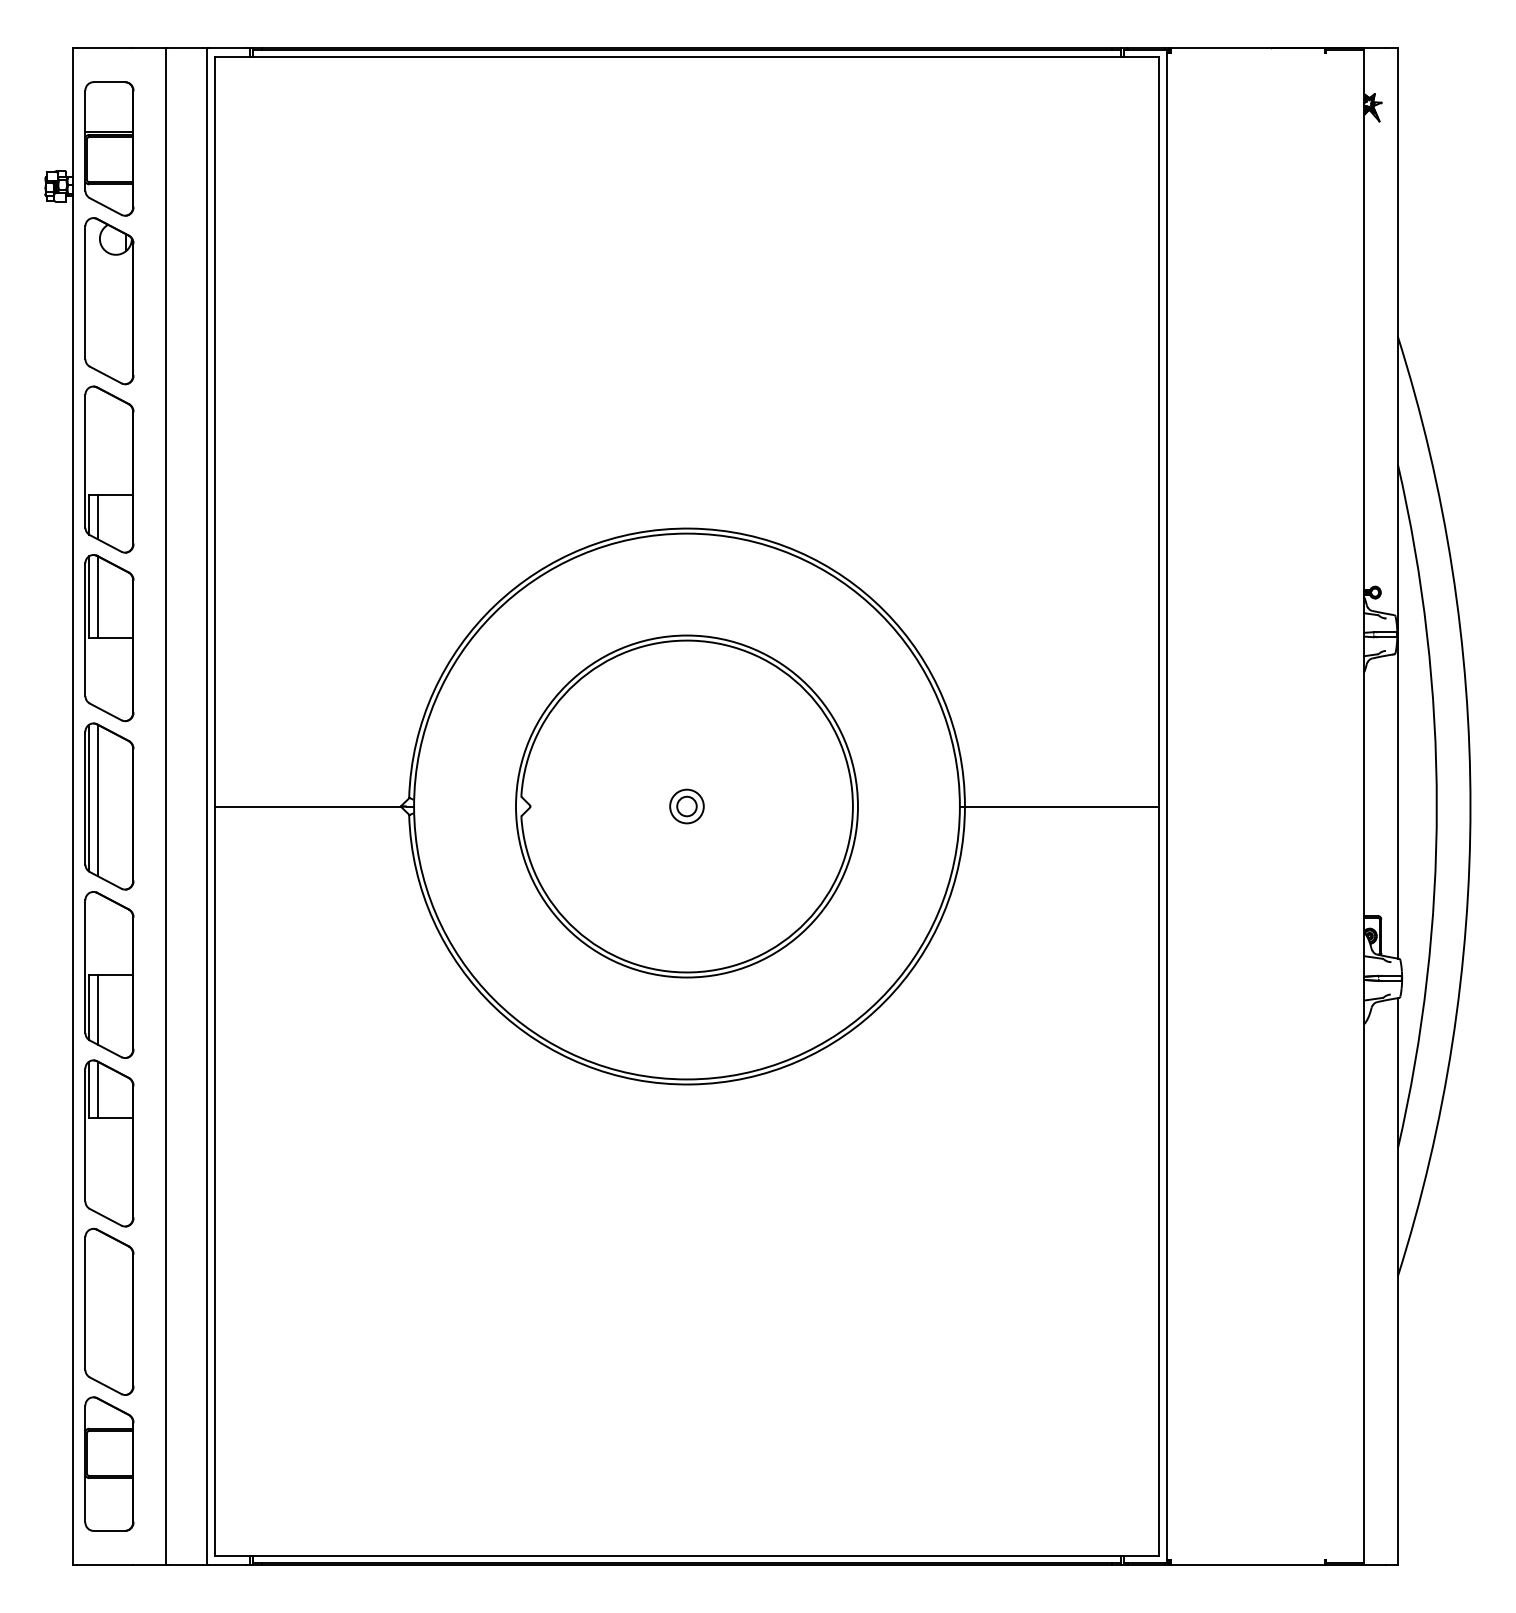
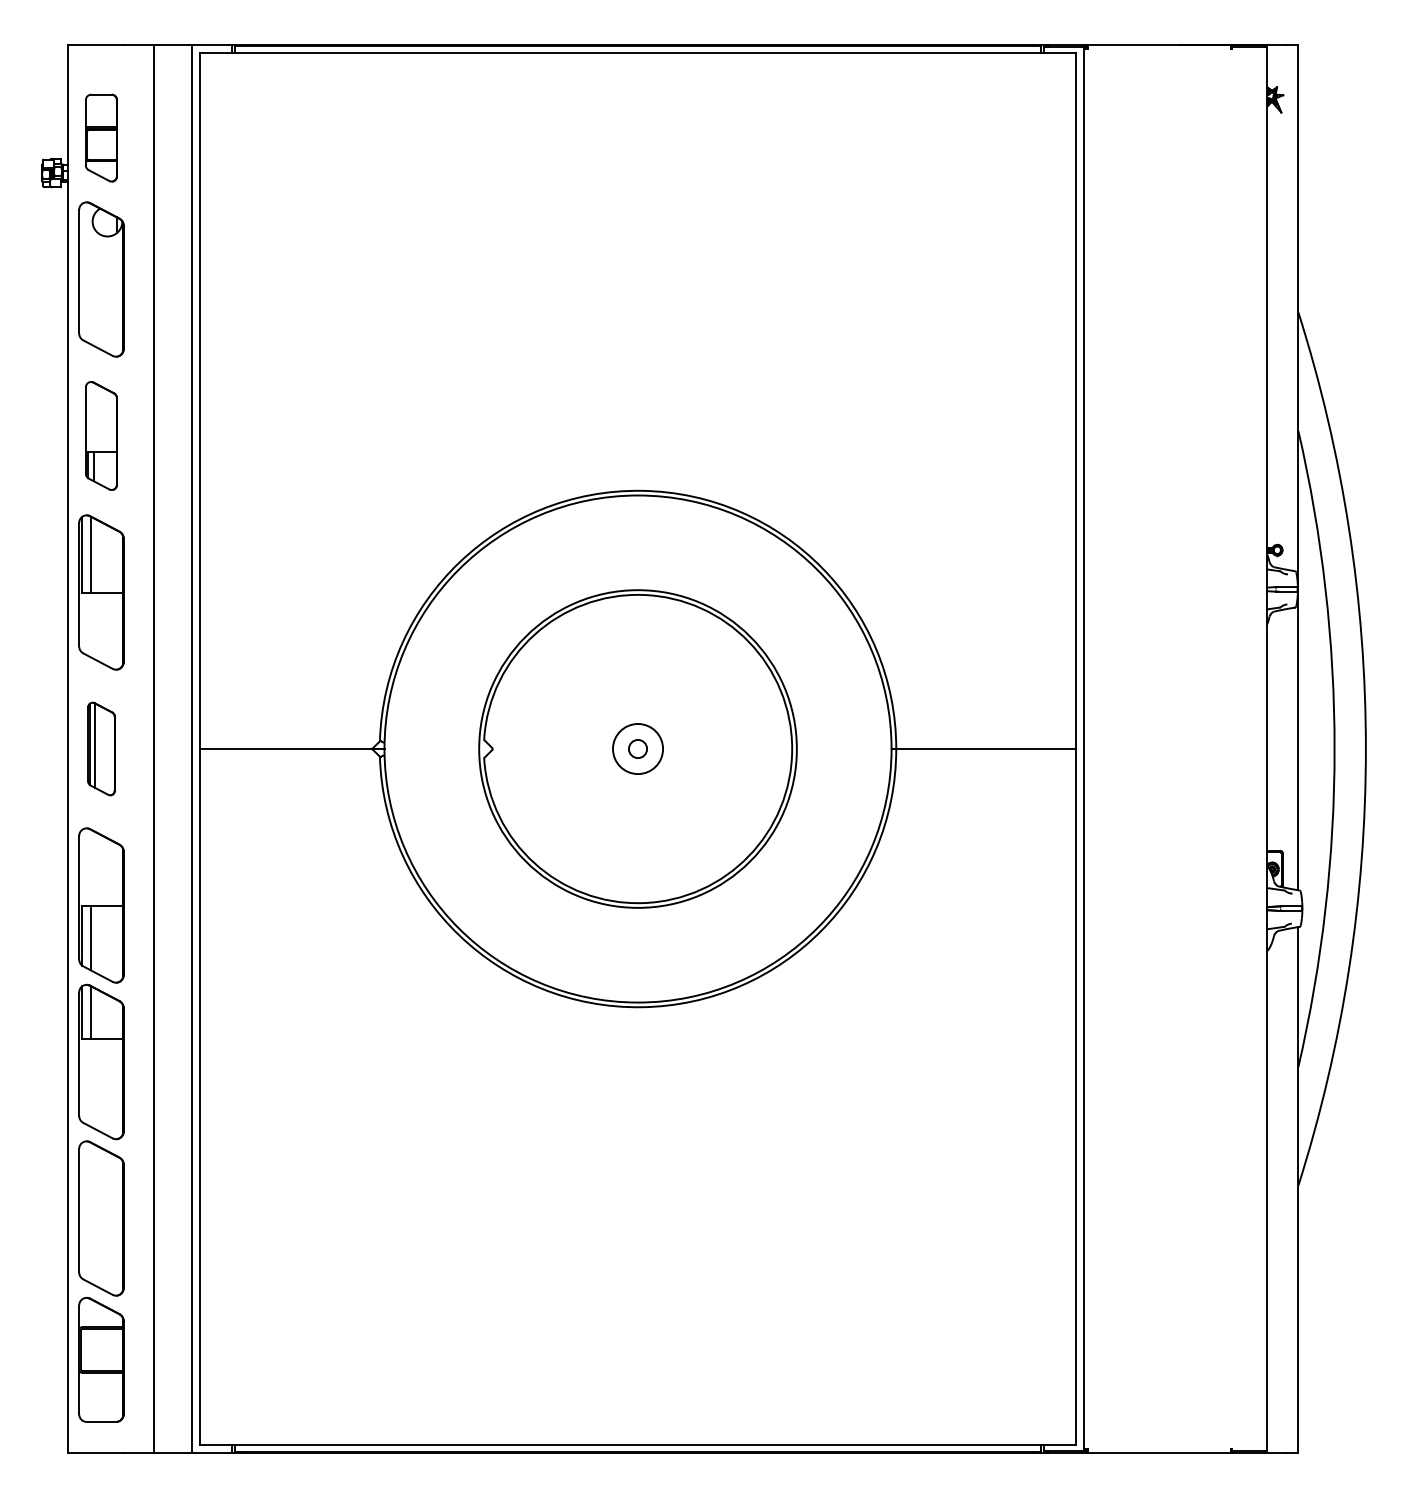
part: (109, 148) -> (101, 137), size x0.7
part: (109, 469) -> (101, 435), size x0.7
part: (109, 806) -> (101, 749), size x0.6
circle: (686, 806) -> (637, 749), size x1.6

